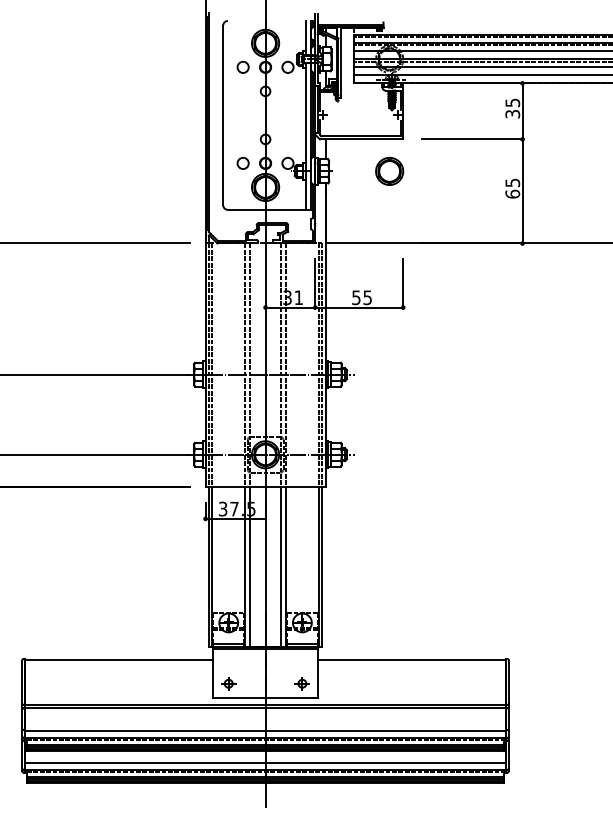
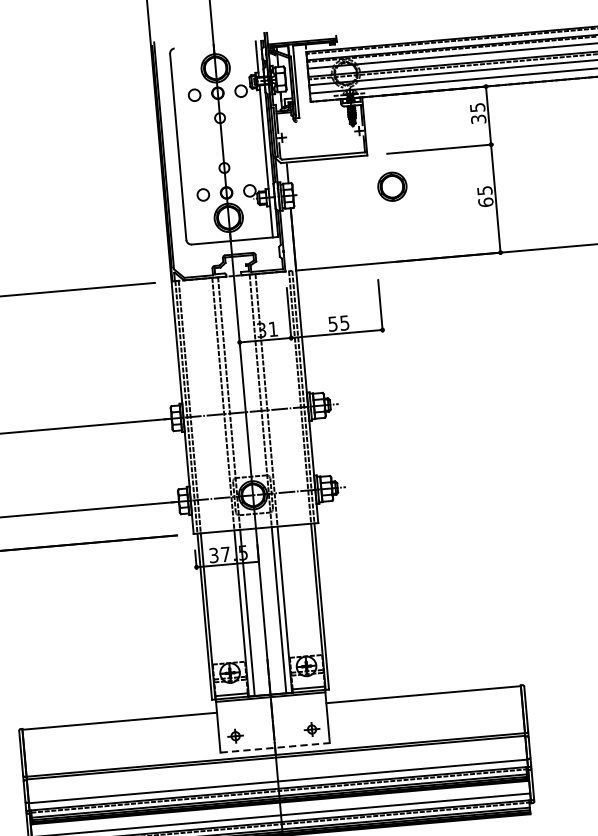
part: (389, 171) -> (392, 186), moved
line: (265, 698) -> (275, 748), solid -> dashed

